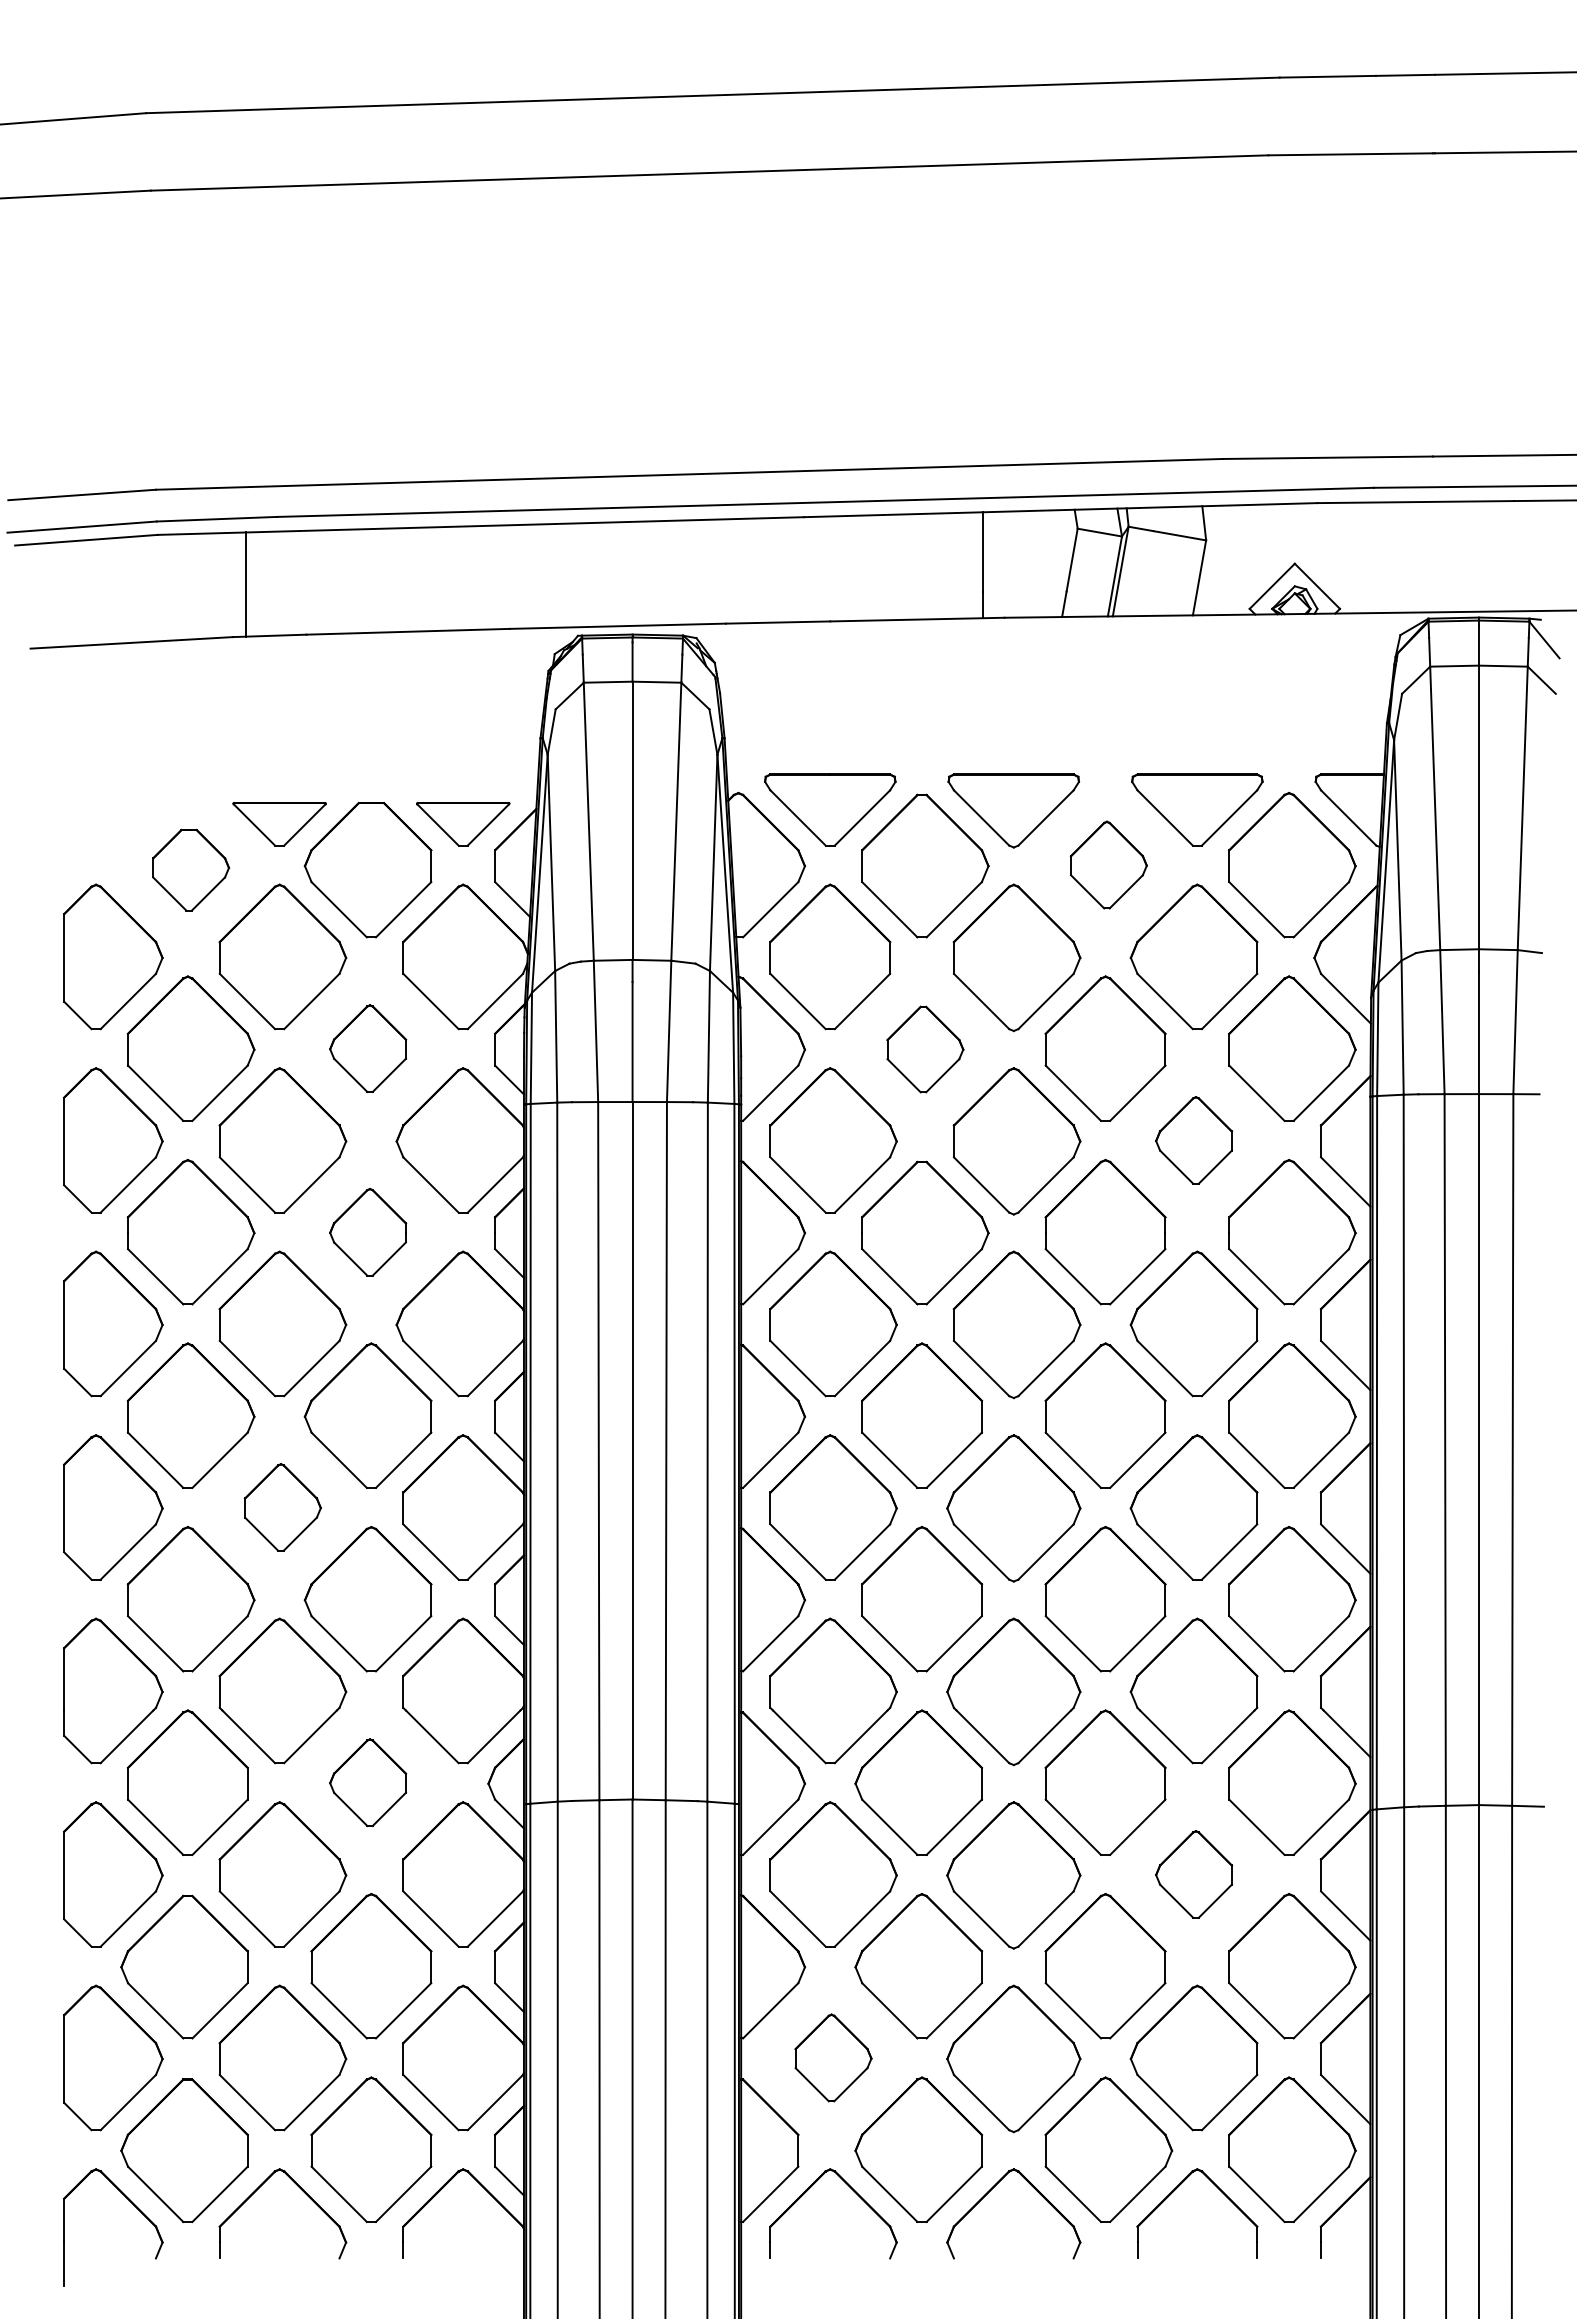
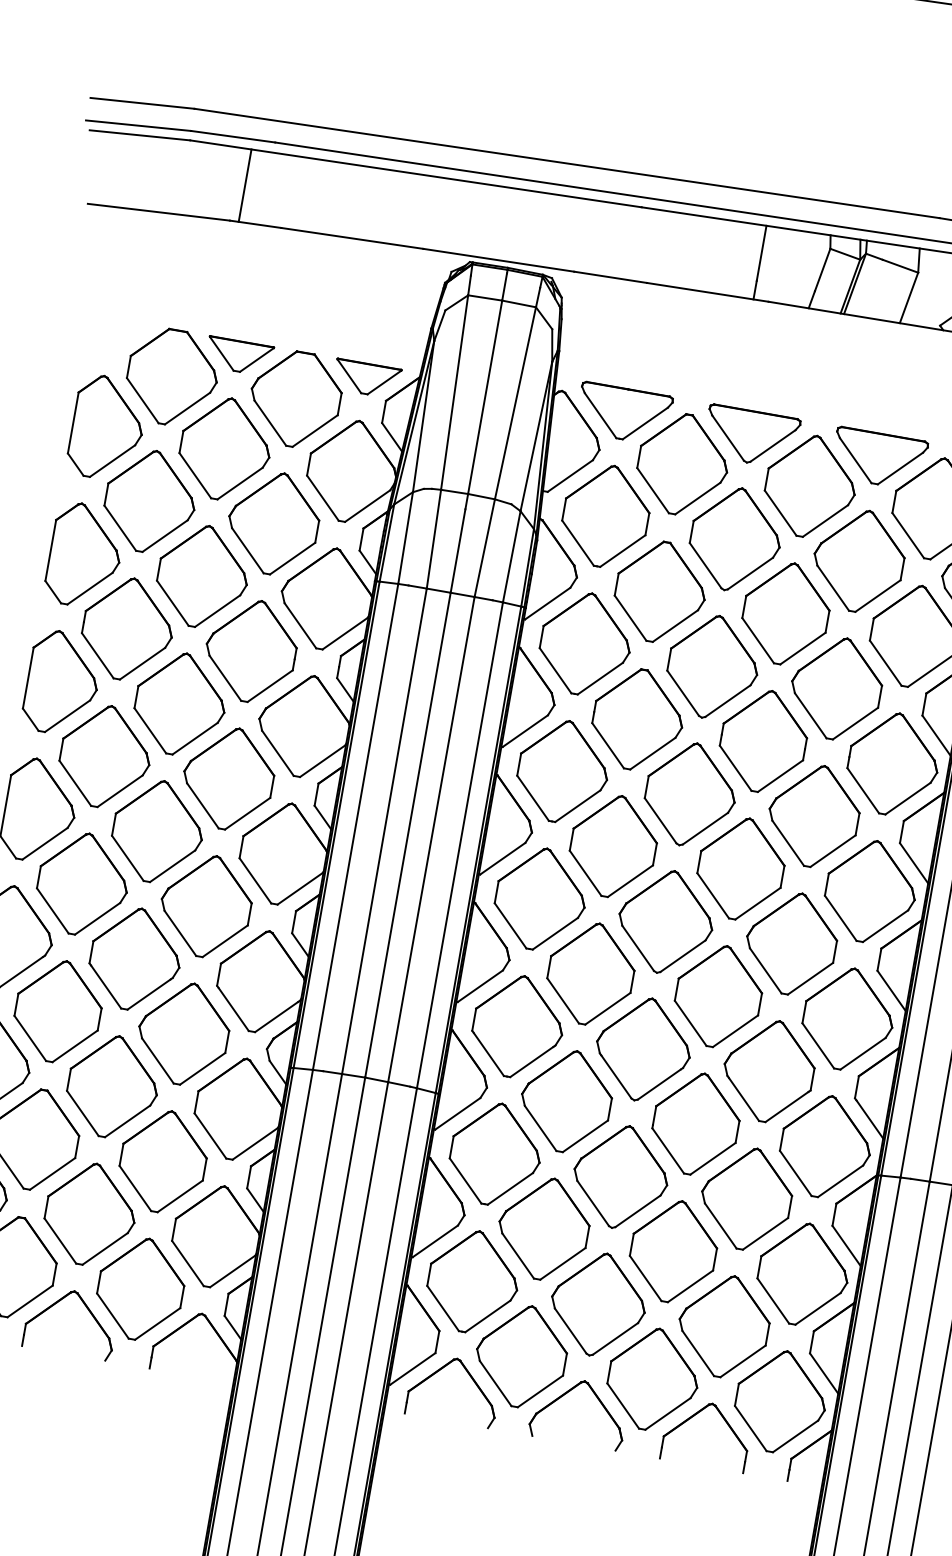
part: (1108, 864) -> (810, 486), size x1.67
part: (190, 870) -> (171, 377), size x1.67
part: (367, 1048) -> (273, 523), size x1.67
part: (925, 1049) -> (660, 592), size x1.67
part: (1193, 1140) -> (835, 688), size x1.67
part: (367, 1232) -> (250, 650), size x1.67
part: (282, 1507) -> (157, 831), size x1.67
part: (367, 1782) -> (183, 1033), size x1.67
part: (1193, 1874) -> (745, 1198), size x1.67
part: (833, 2057) -> (473, 1281), size x1.67

